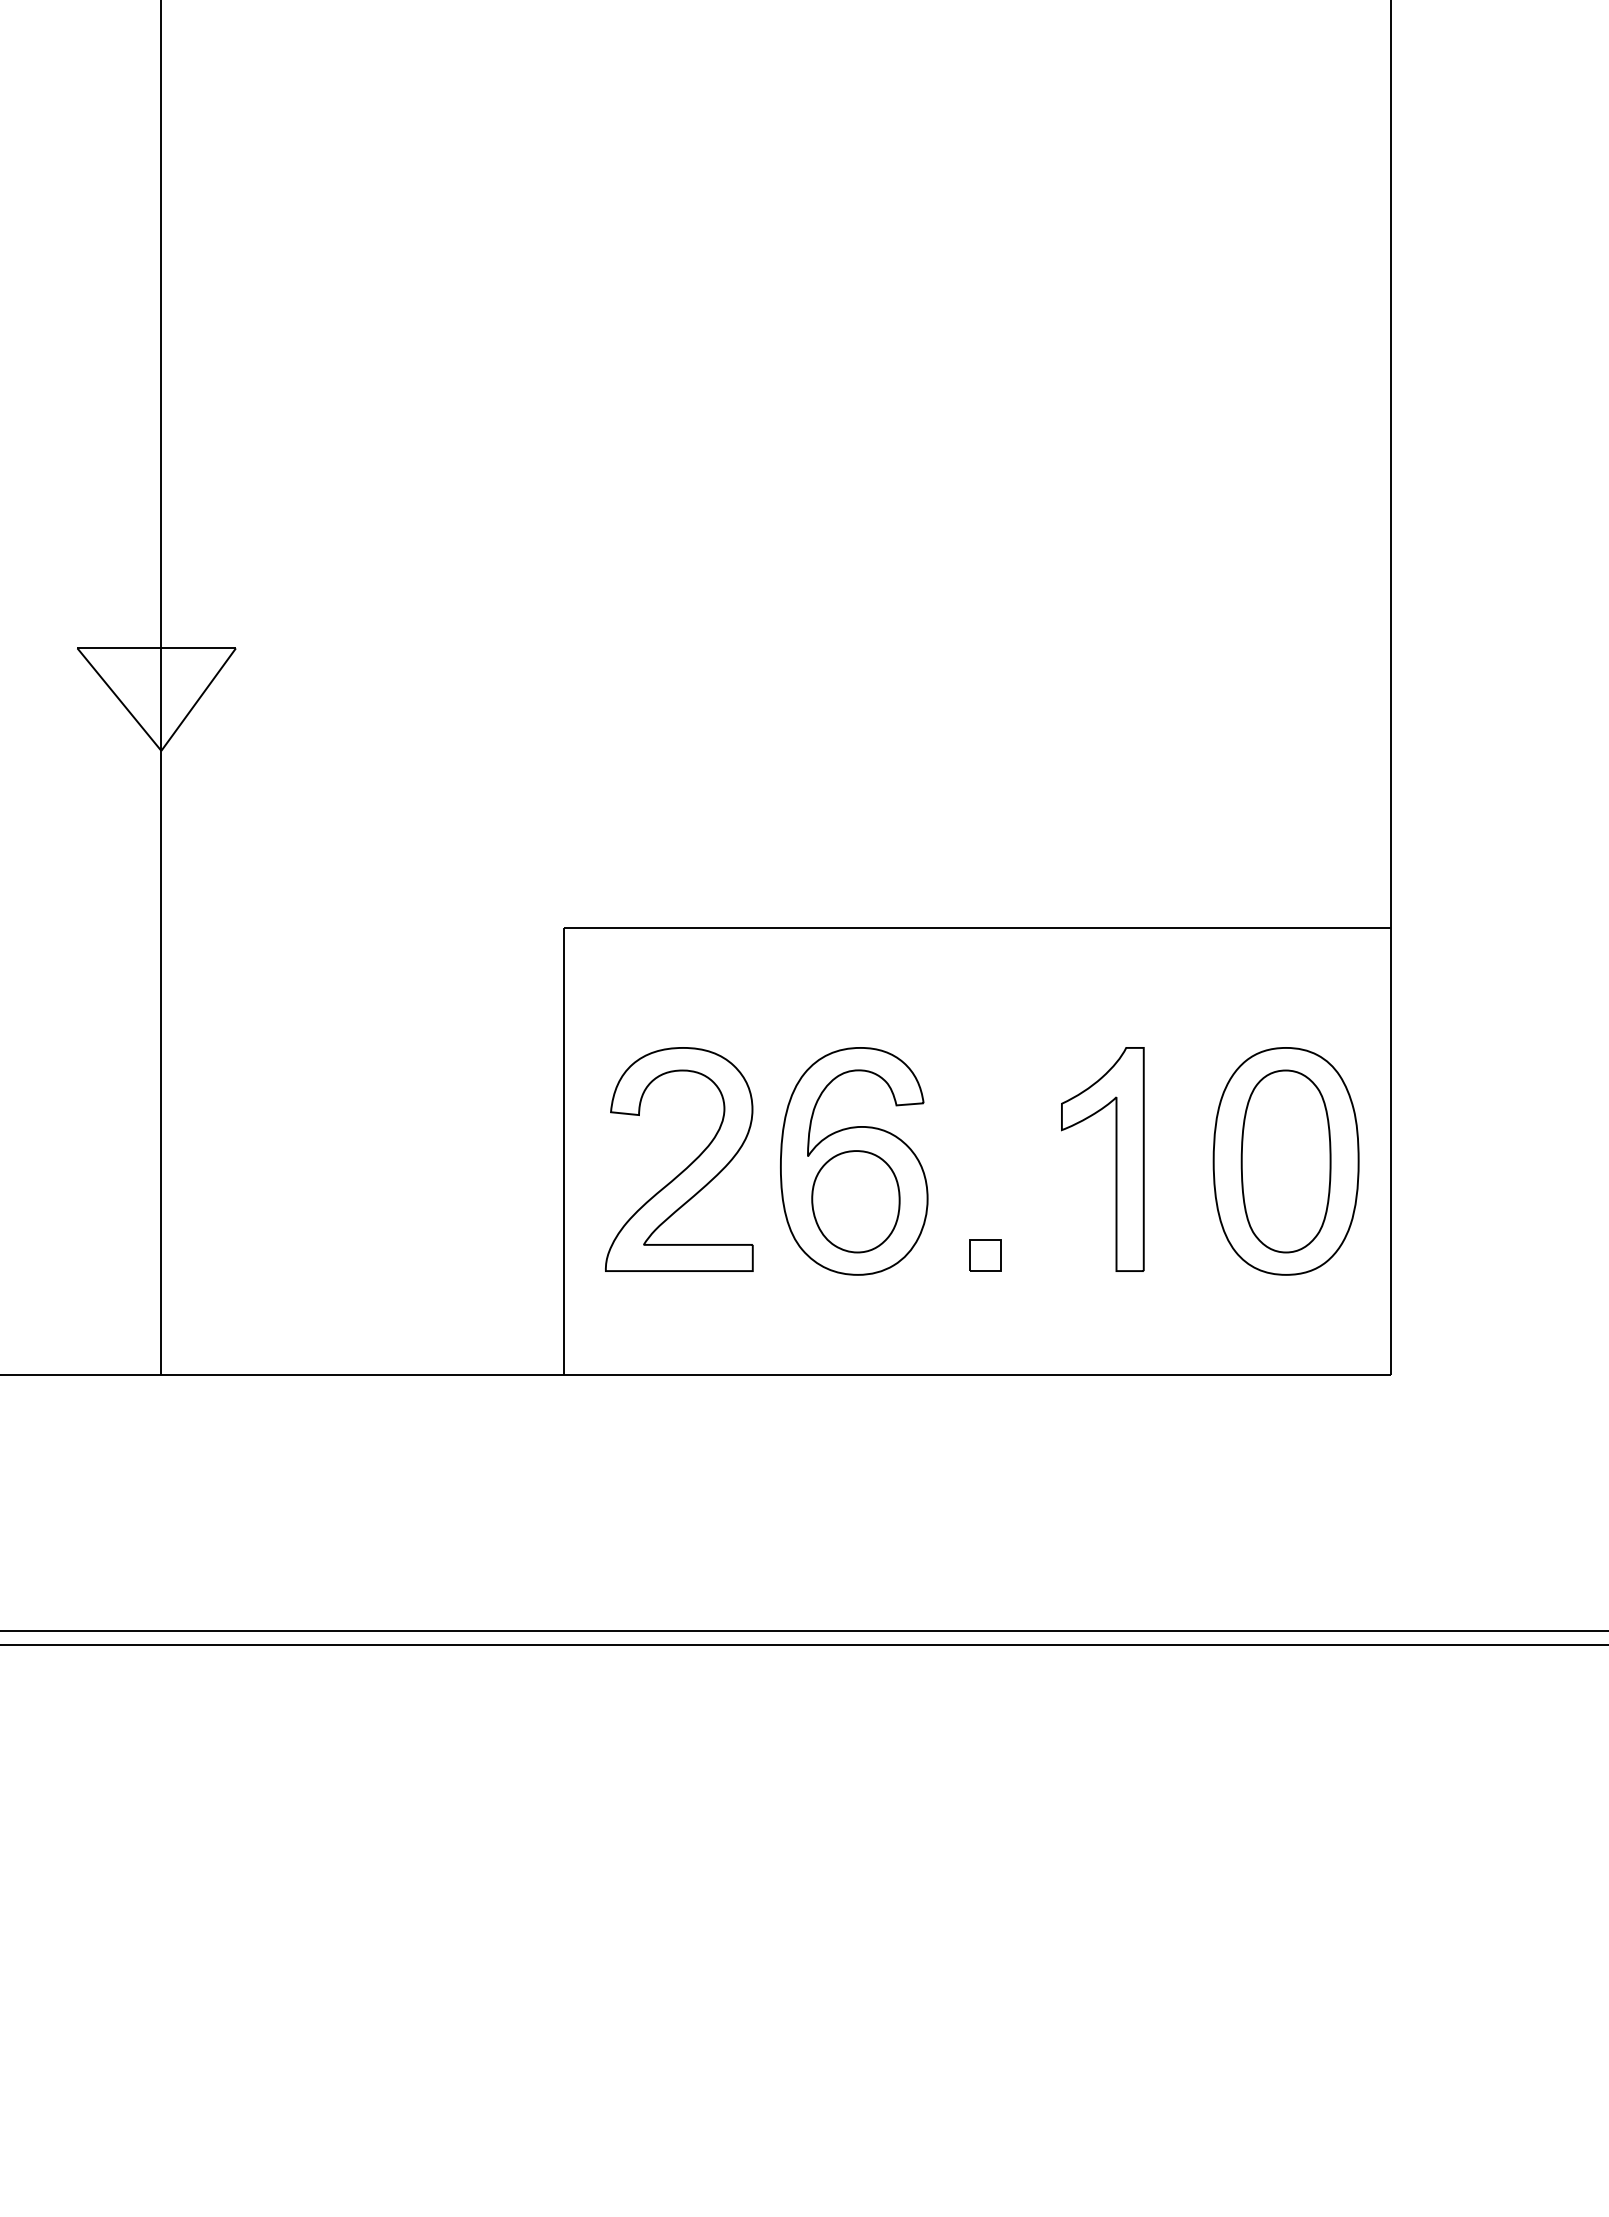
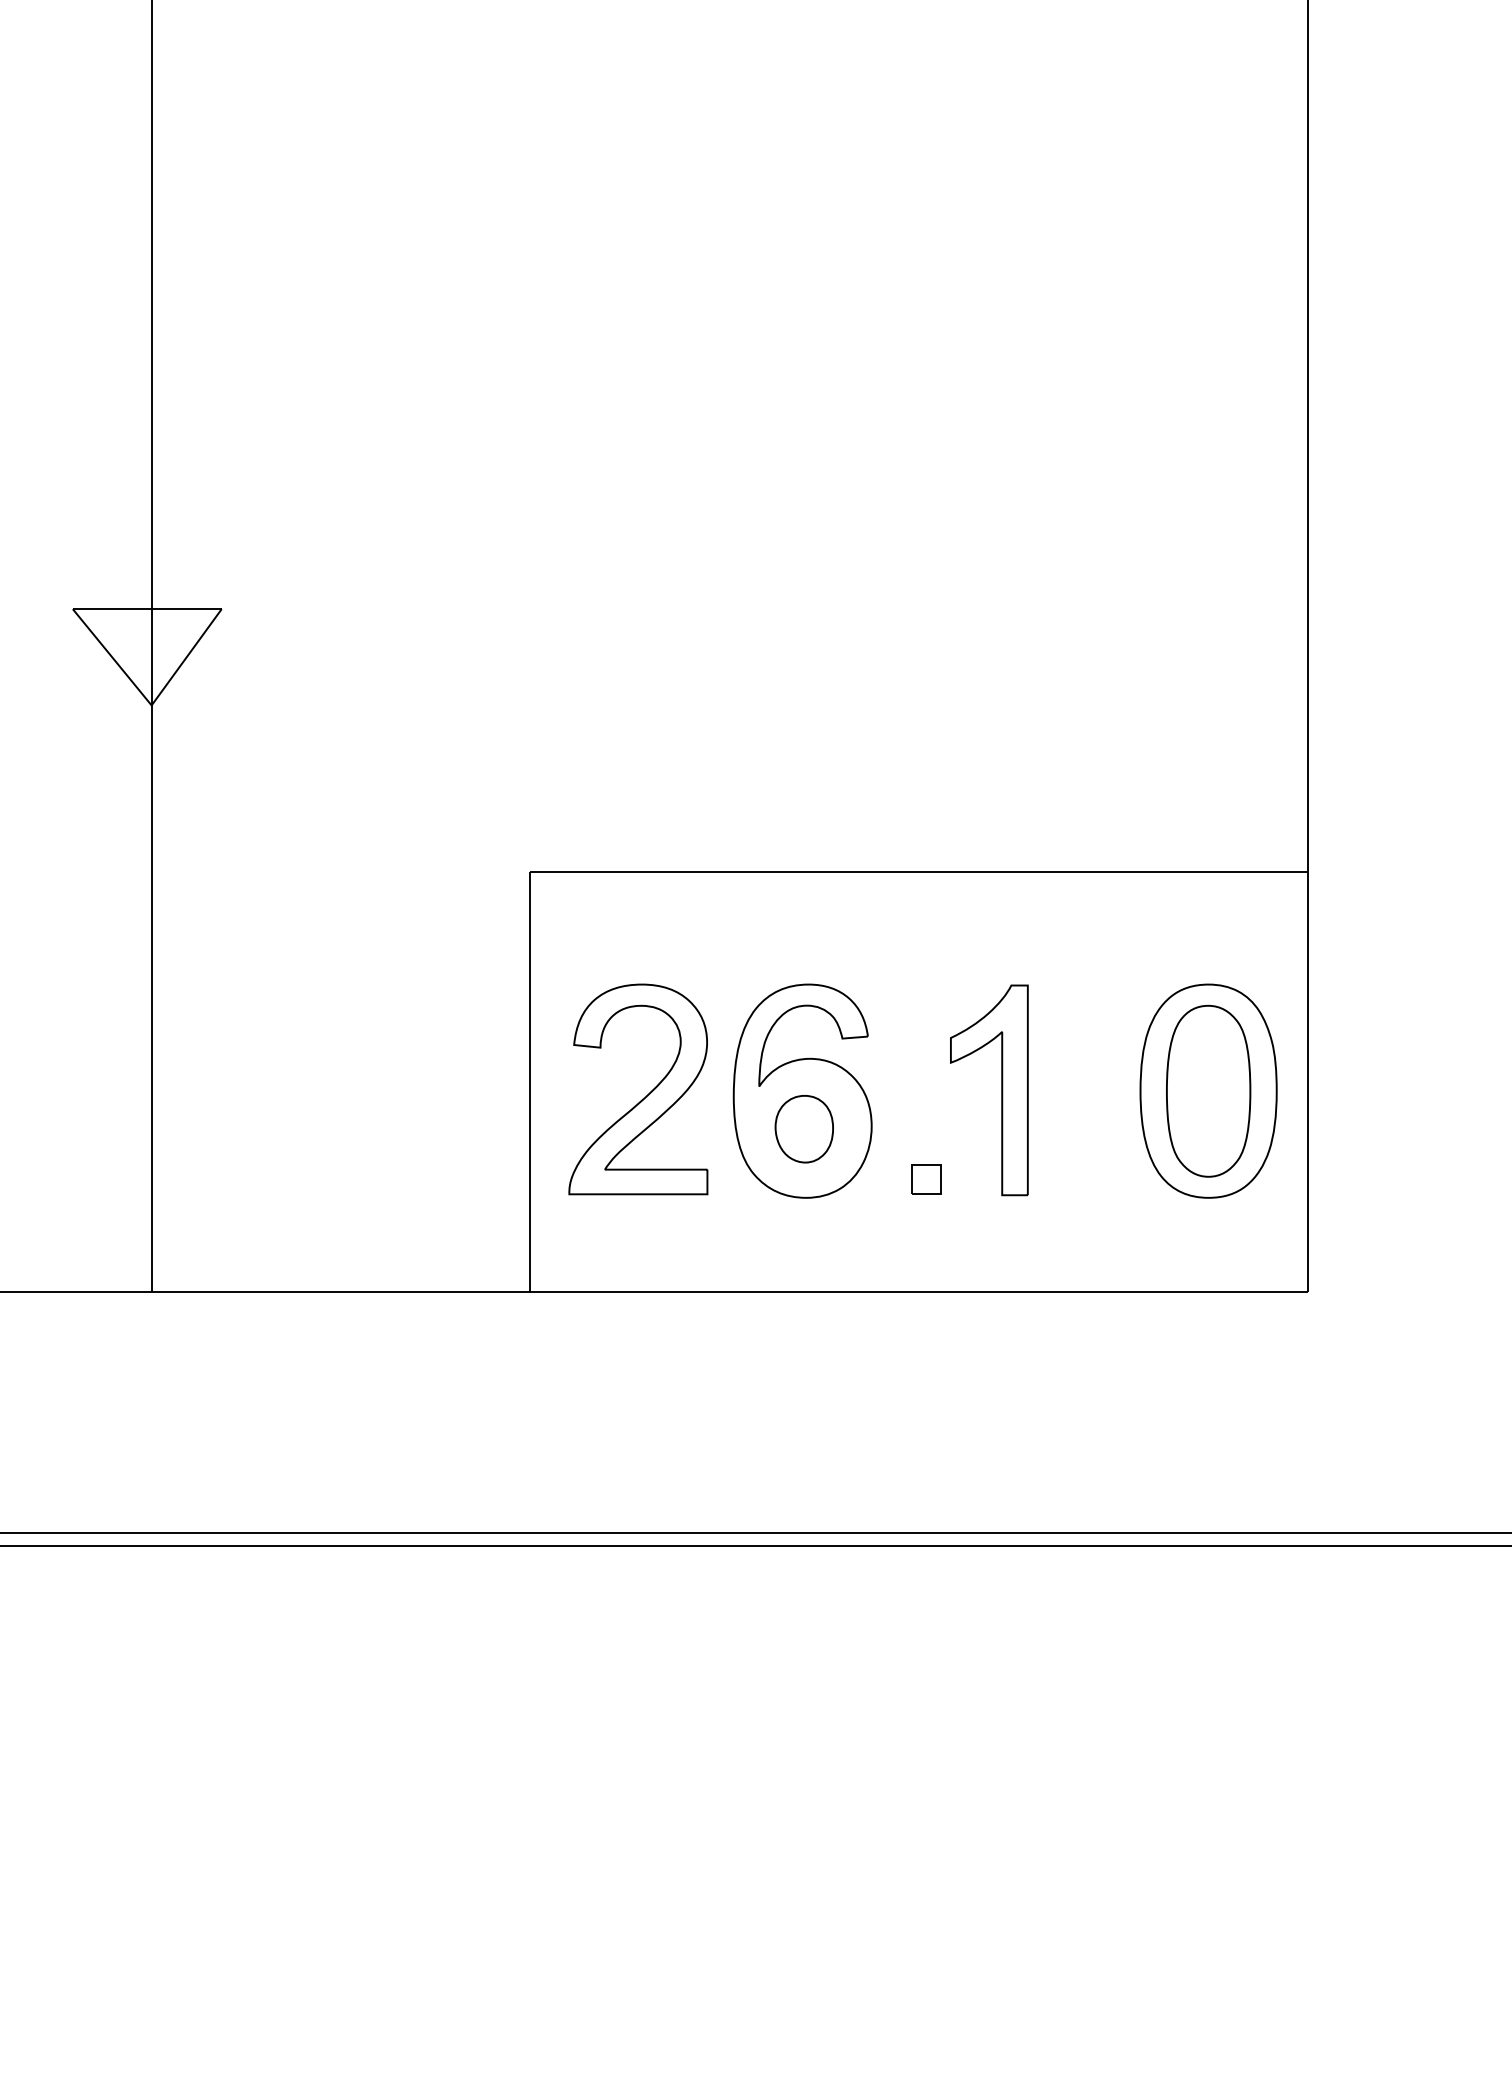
part: (1115, 1159) -> (1001, 1090), moved
part: (855, 1201) -> (803, 1128), size x0.7

